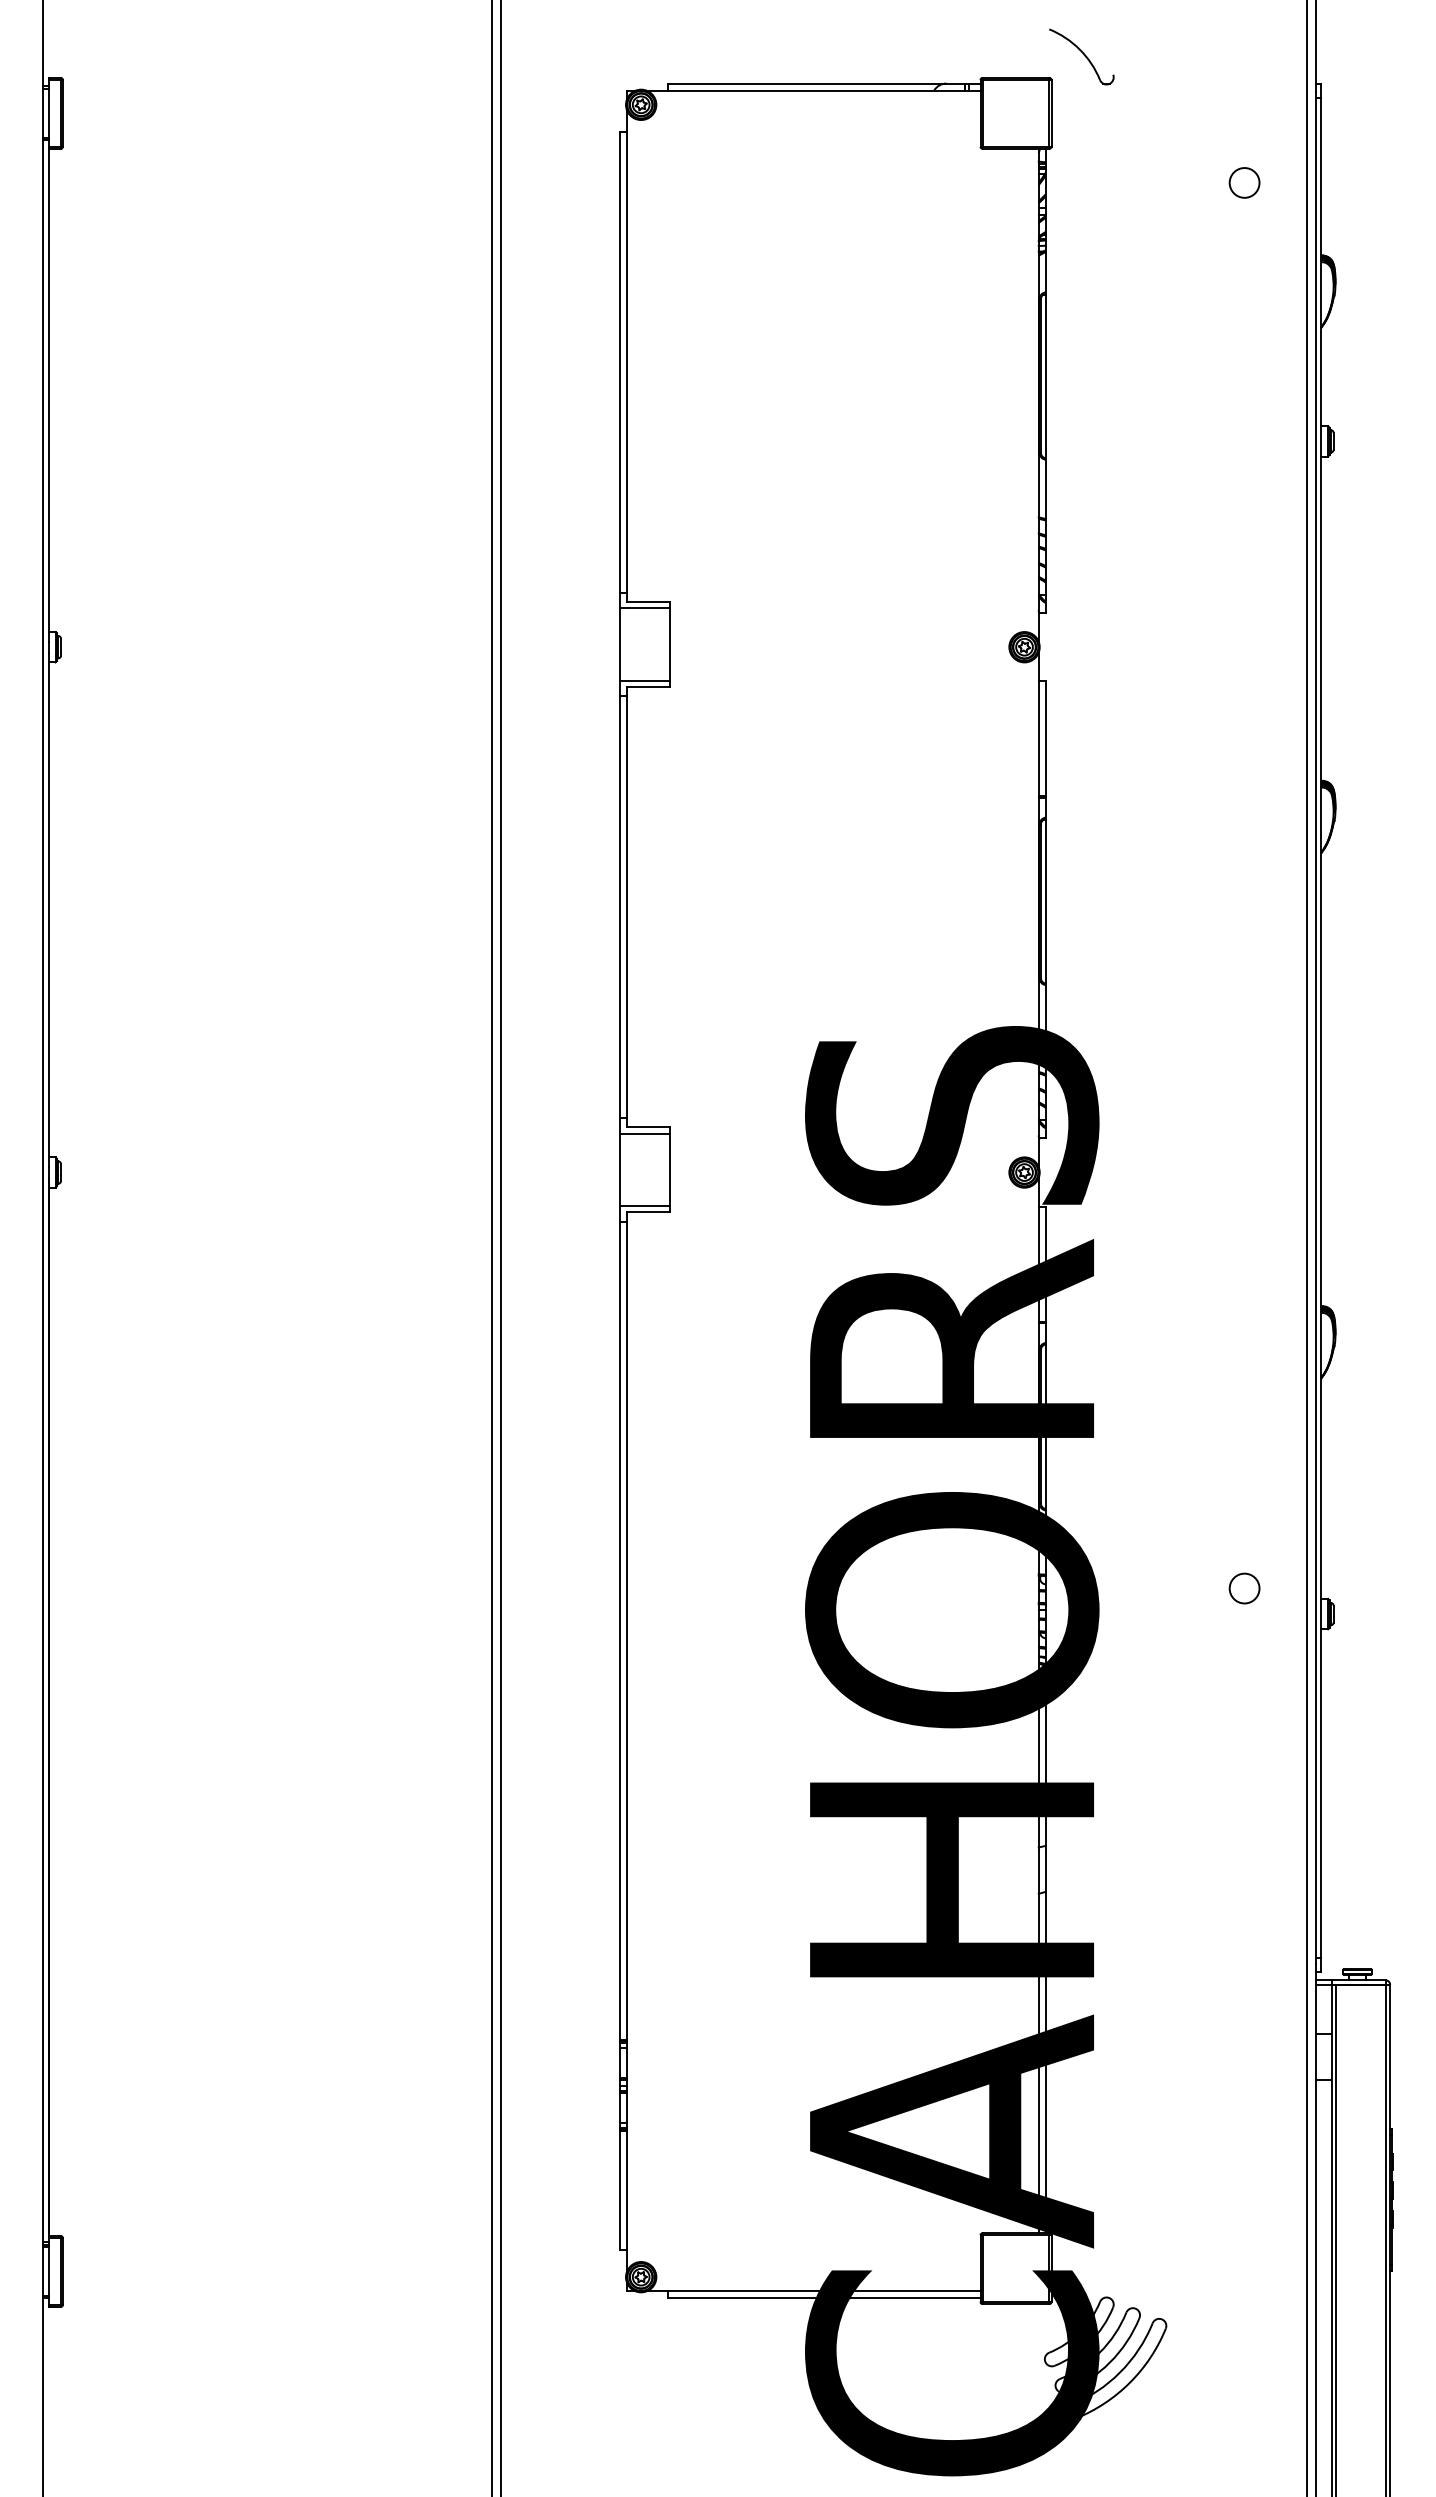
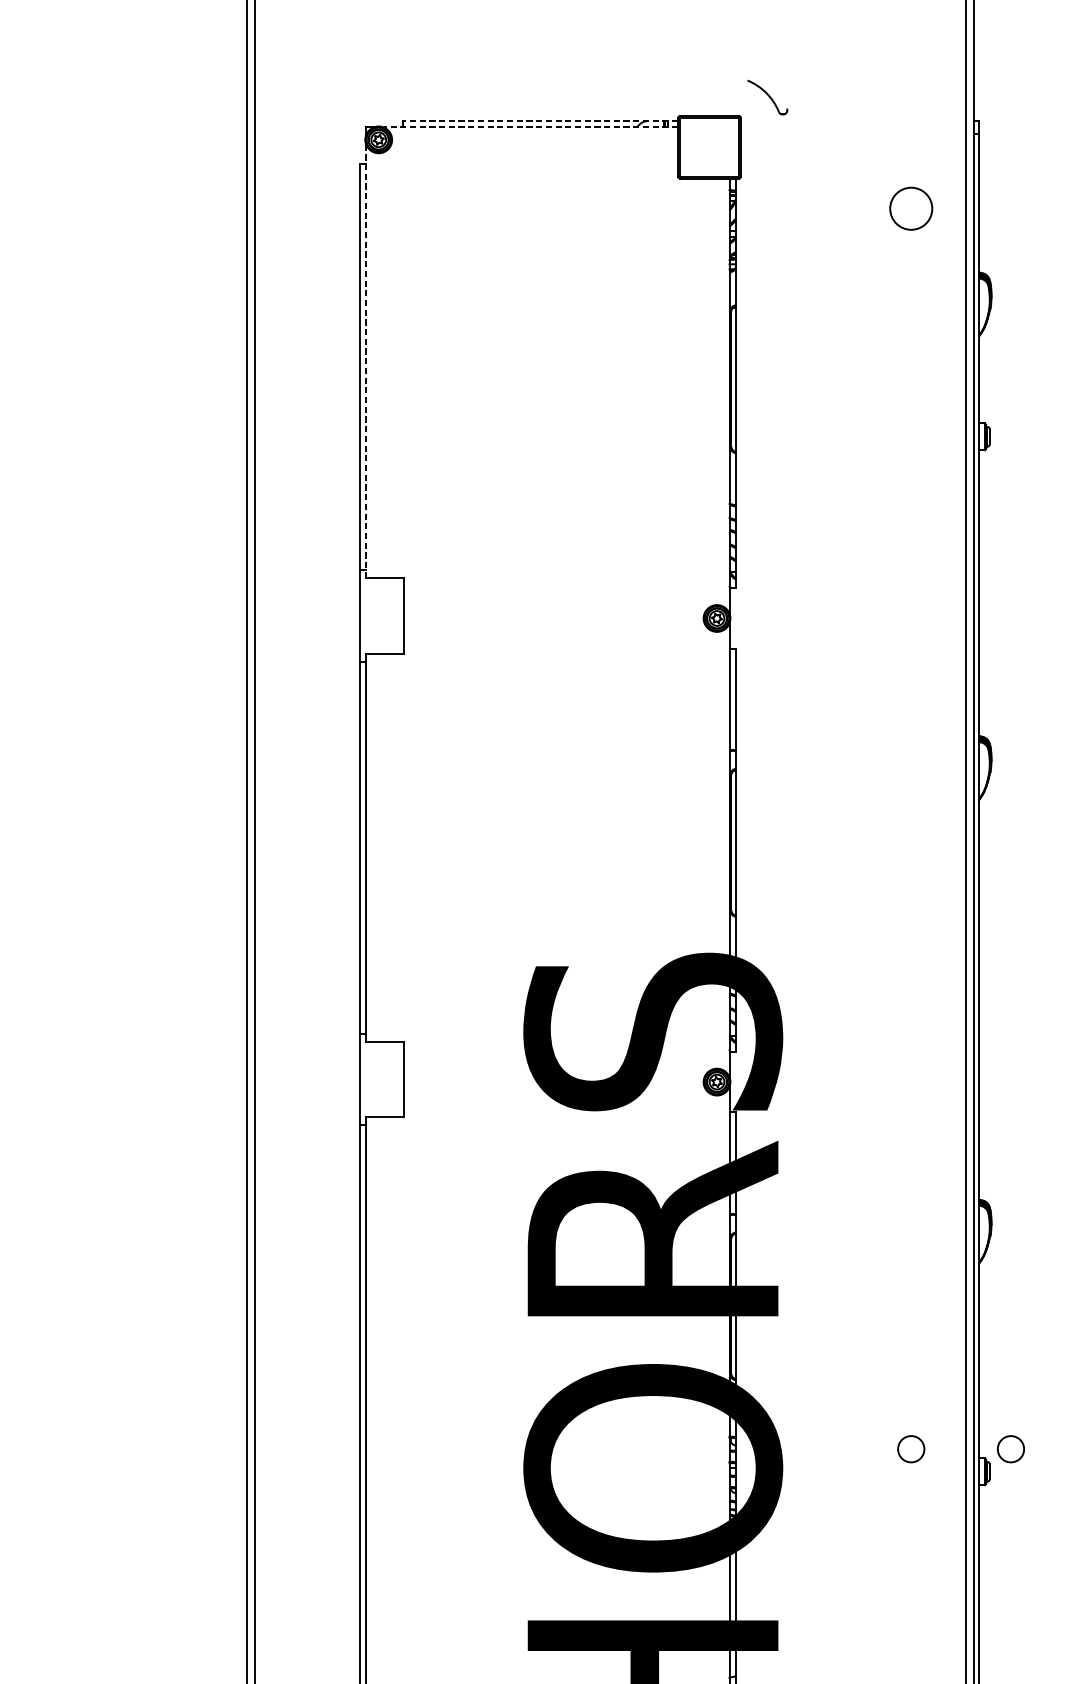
part: (1081, 56) -> (767, 97), size x0.7
line: (823, 83) -> (539, 121), solid -> dashed
line: (813, 90) -> (530, 127), solid -> dashed
circle: (1244, 182) -> (911, 208), size x1.6
line: (626, 356) -> (365, 361), solid -> dashed
line: (644, 608) -> (381, 584), removed
line: (644, 680) -> (381, 647), removed
line: (644, 1133) -> (381, 1047), removed
line: (644, 1205) -> (381, 1111), removed
circle: (1357, 1588) -> (1010, 1449), added

